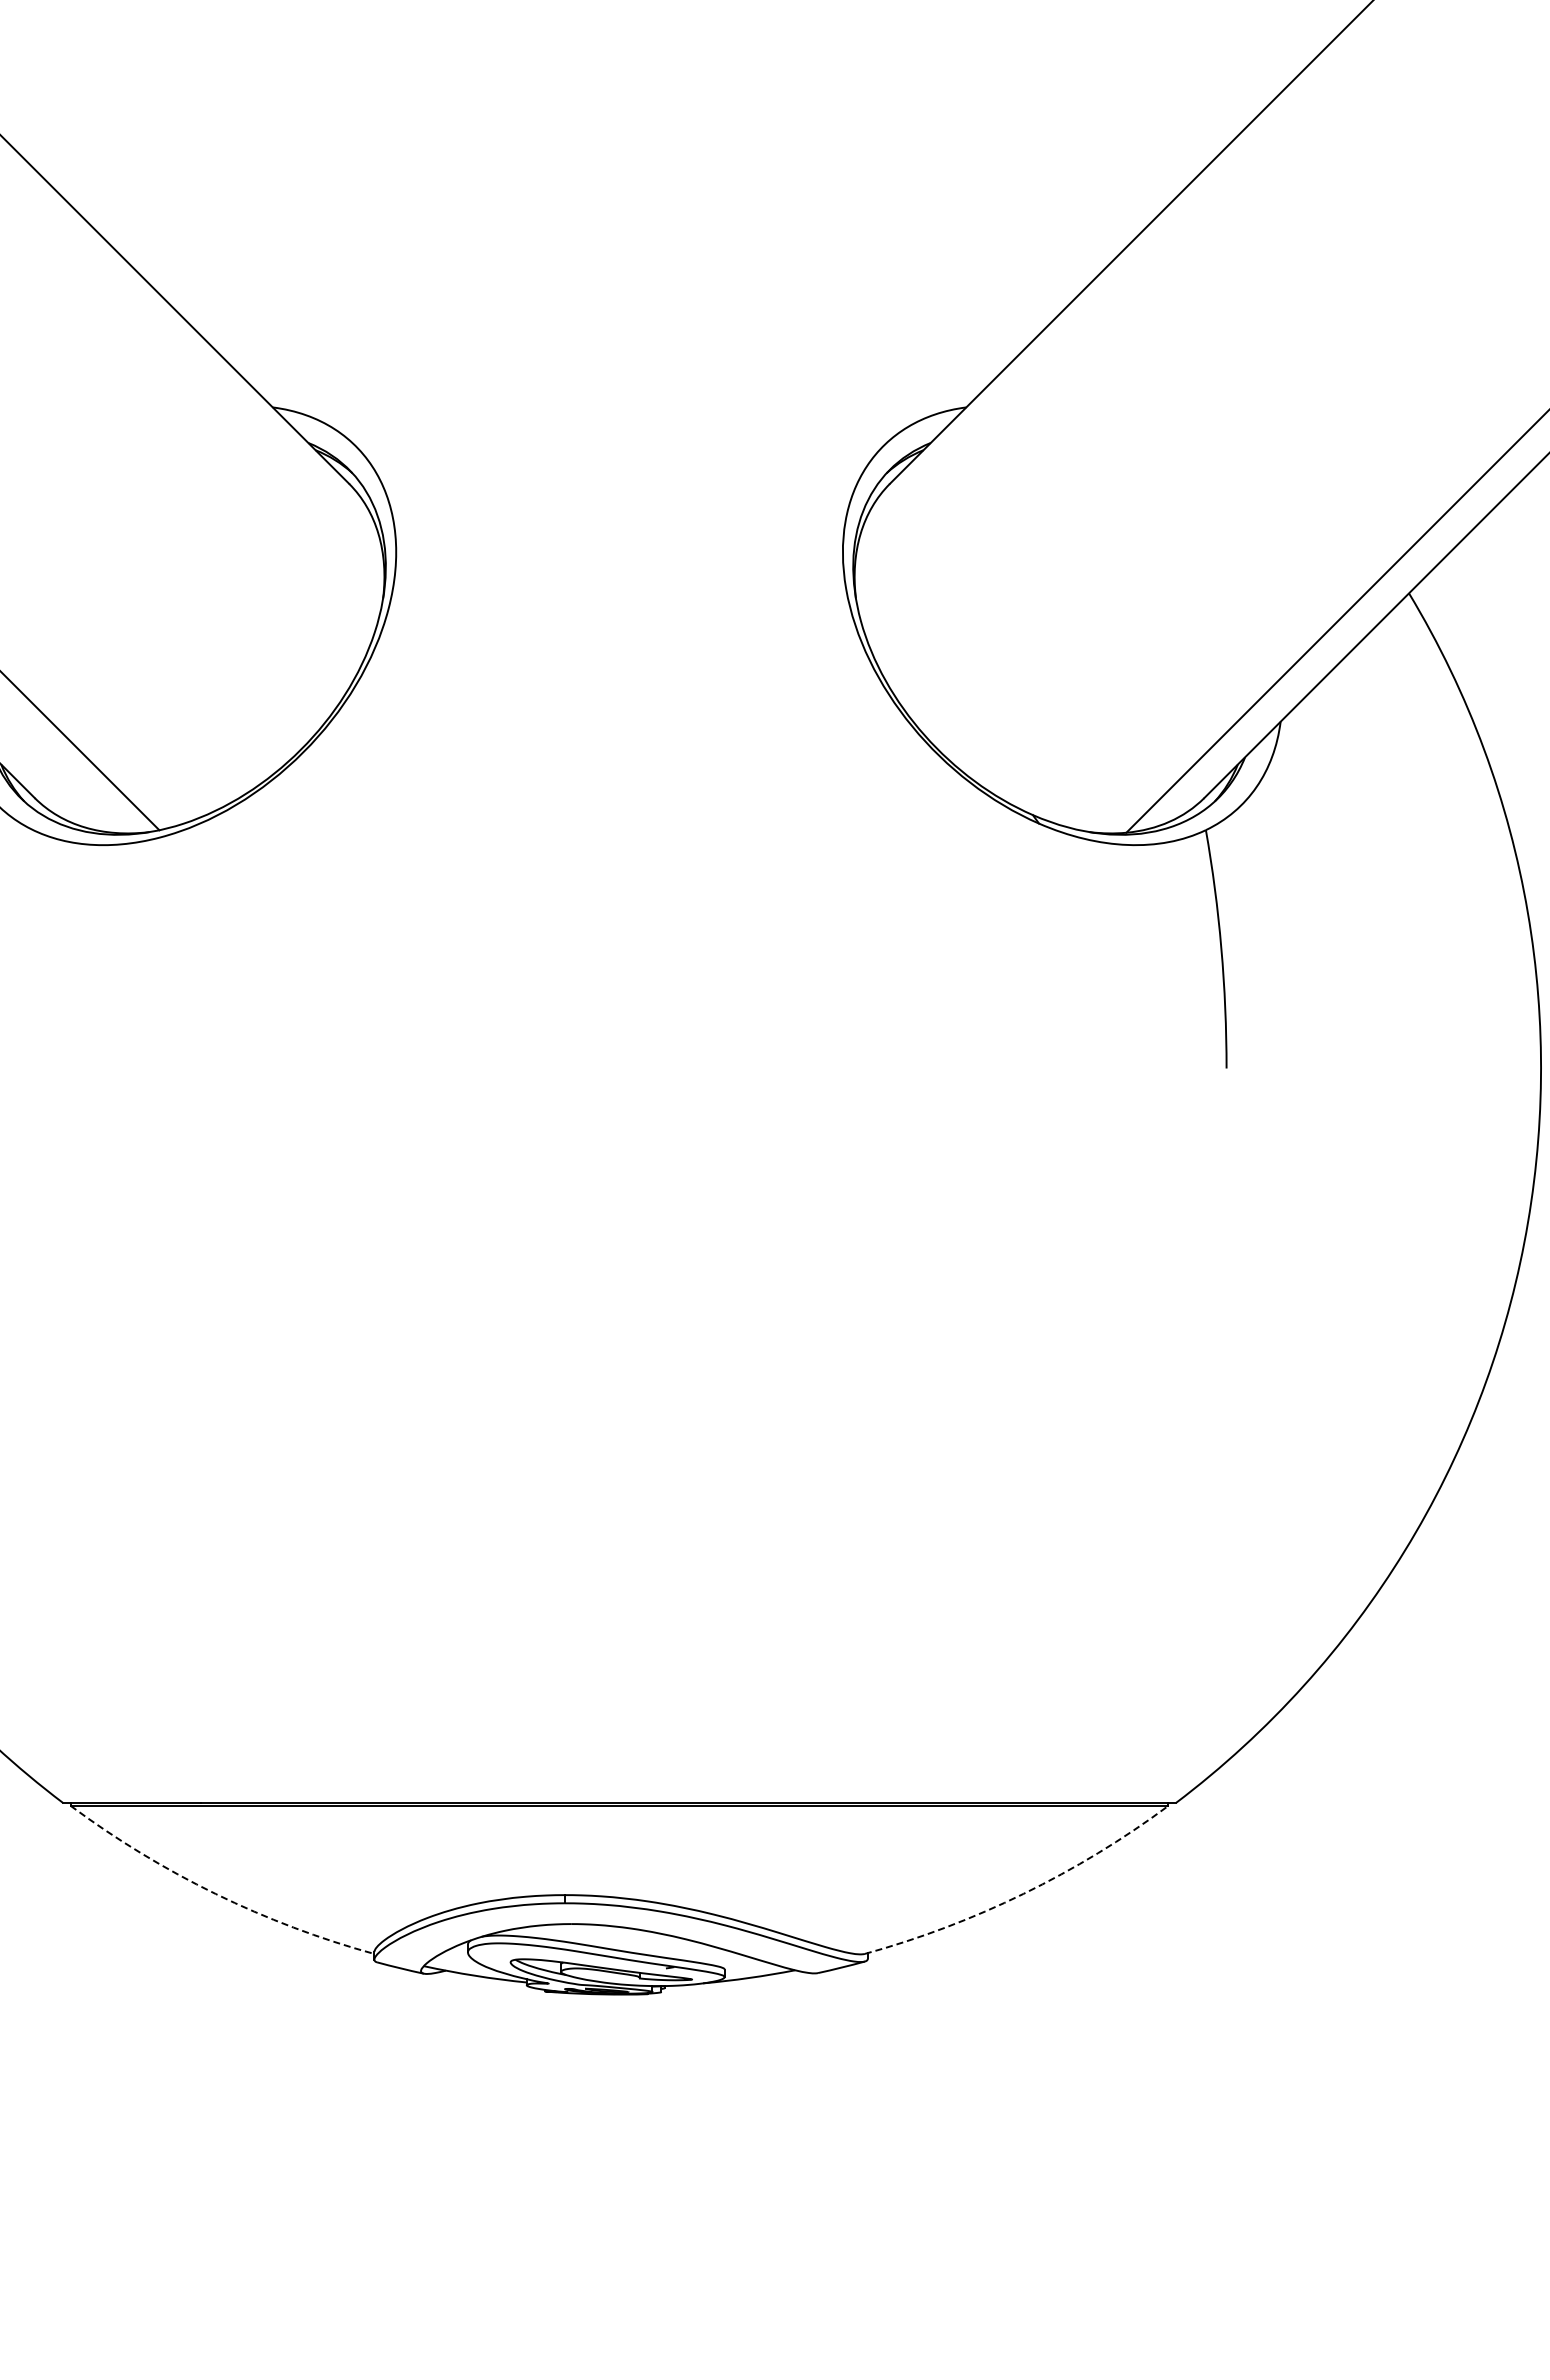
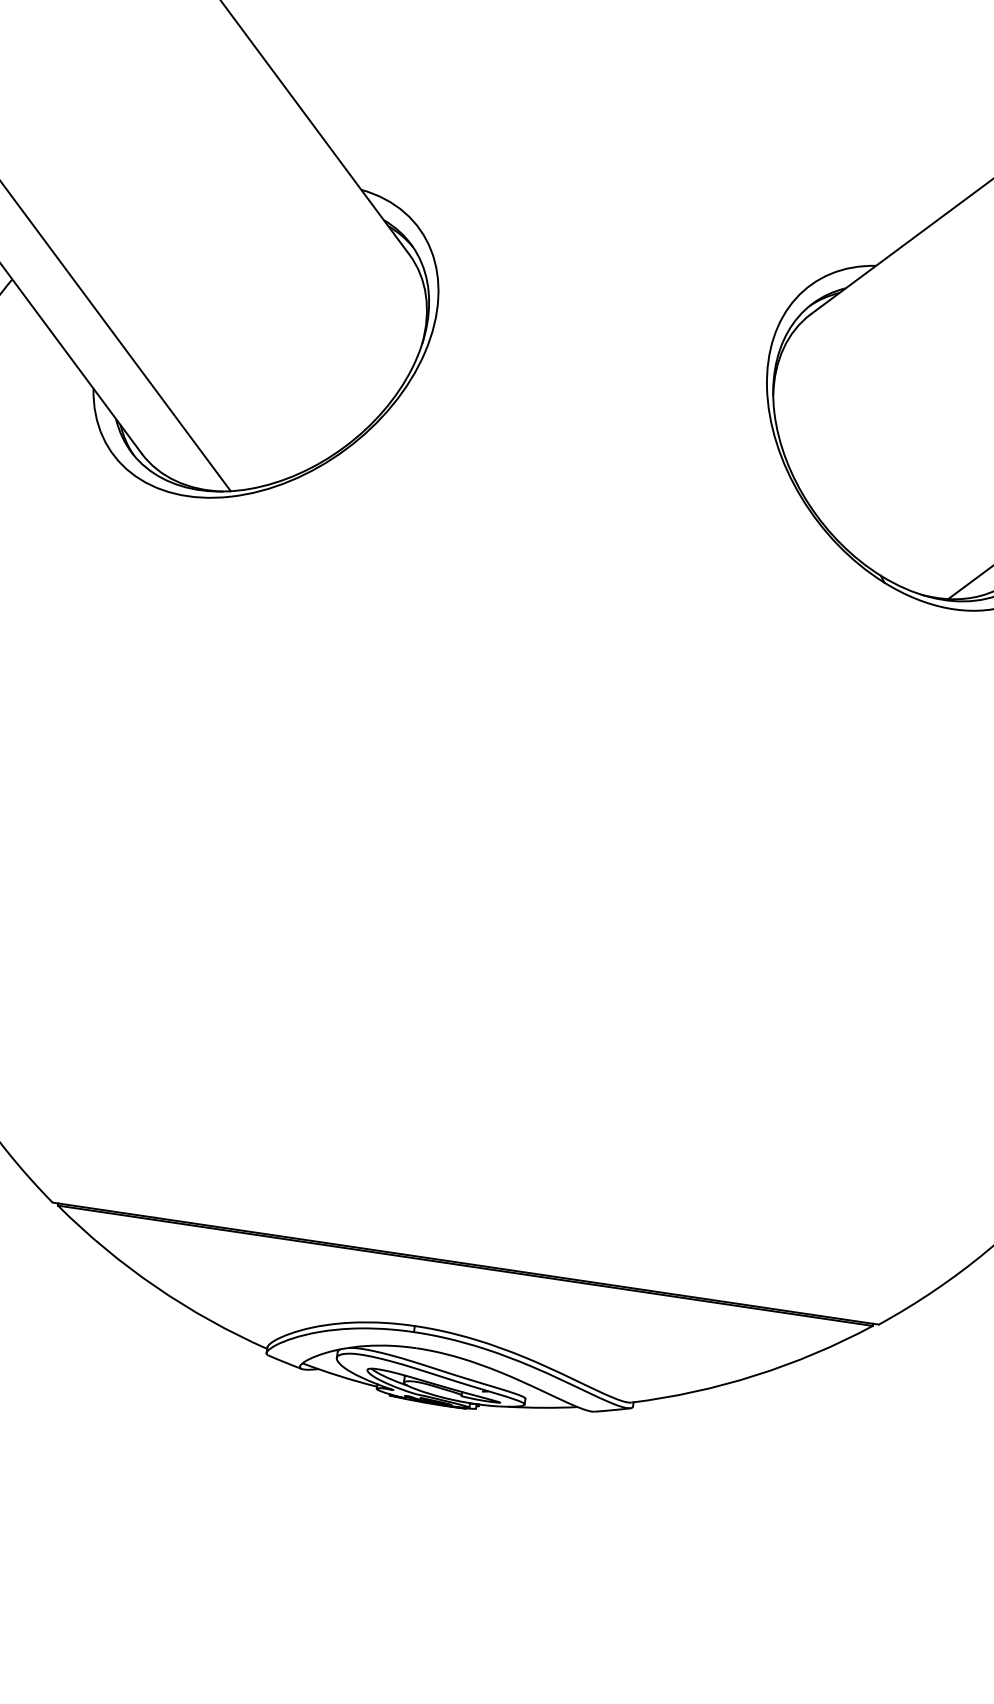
arc: (215, 1893) -> (155, 1286), dashed -> solid
arc: (1023, 1893) -> (755, 1375), dashed -> solid

